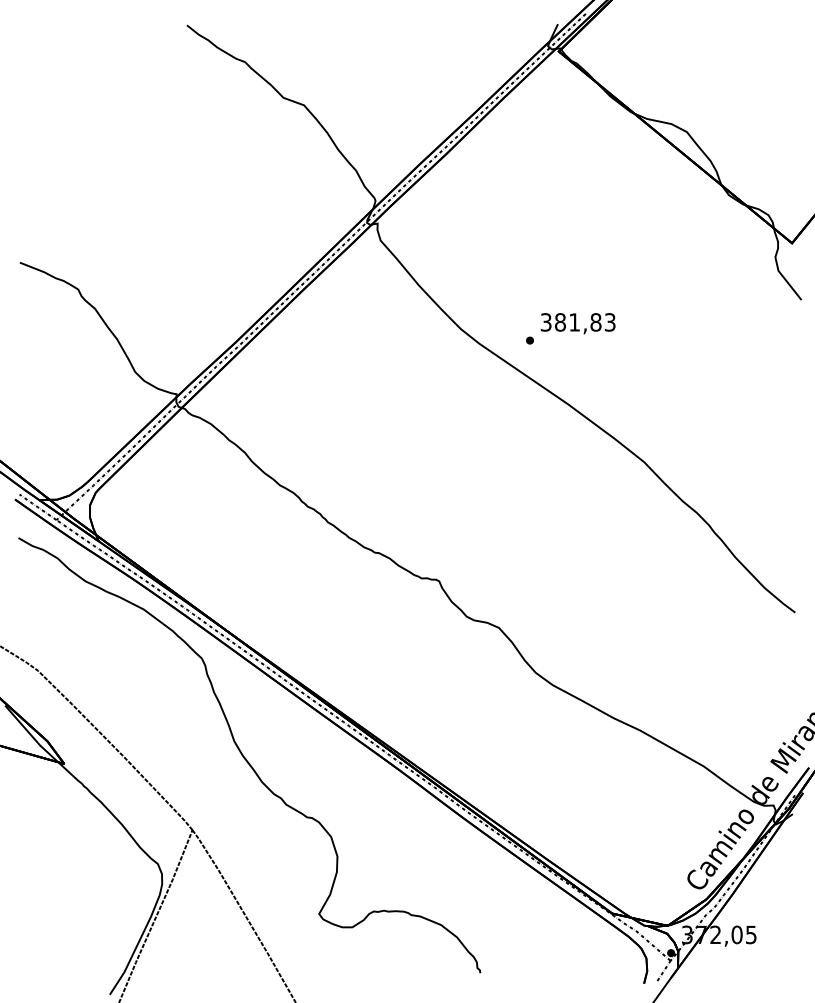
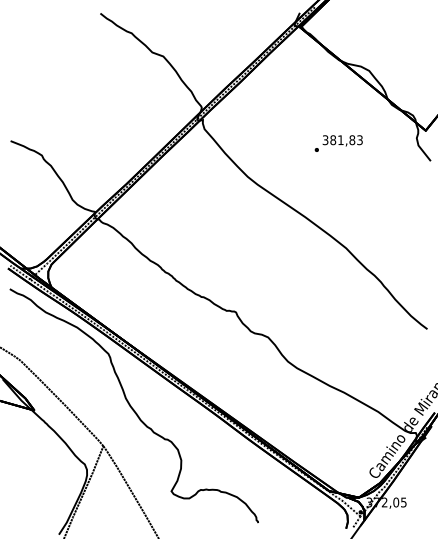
text: (570, 328) -> (338, 143), moved

